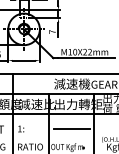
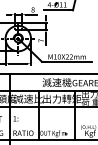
line: (71, 128) -> (56, 118), removed

